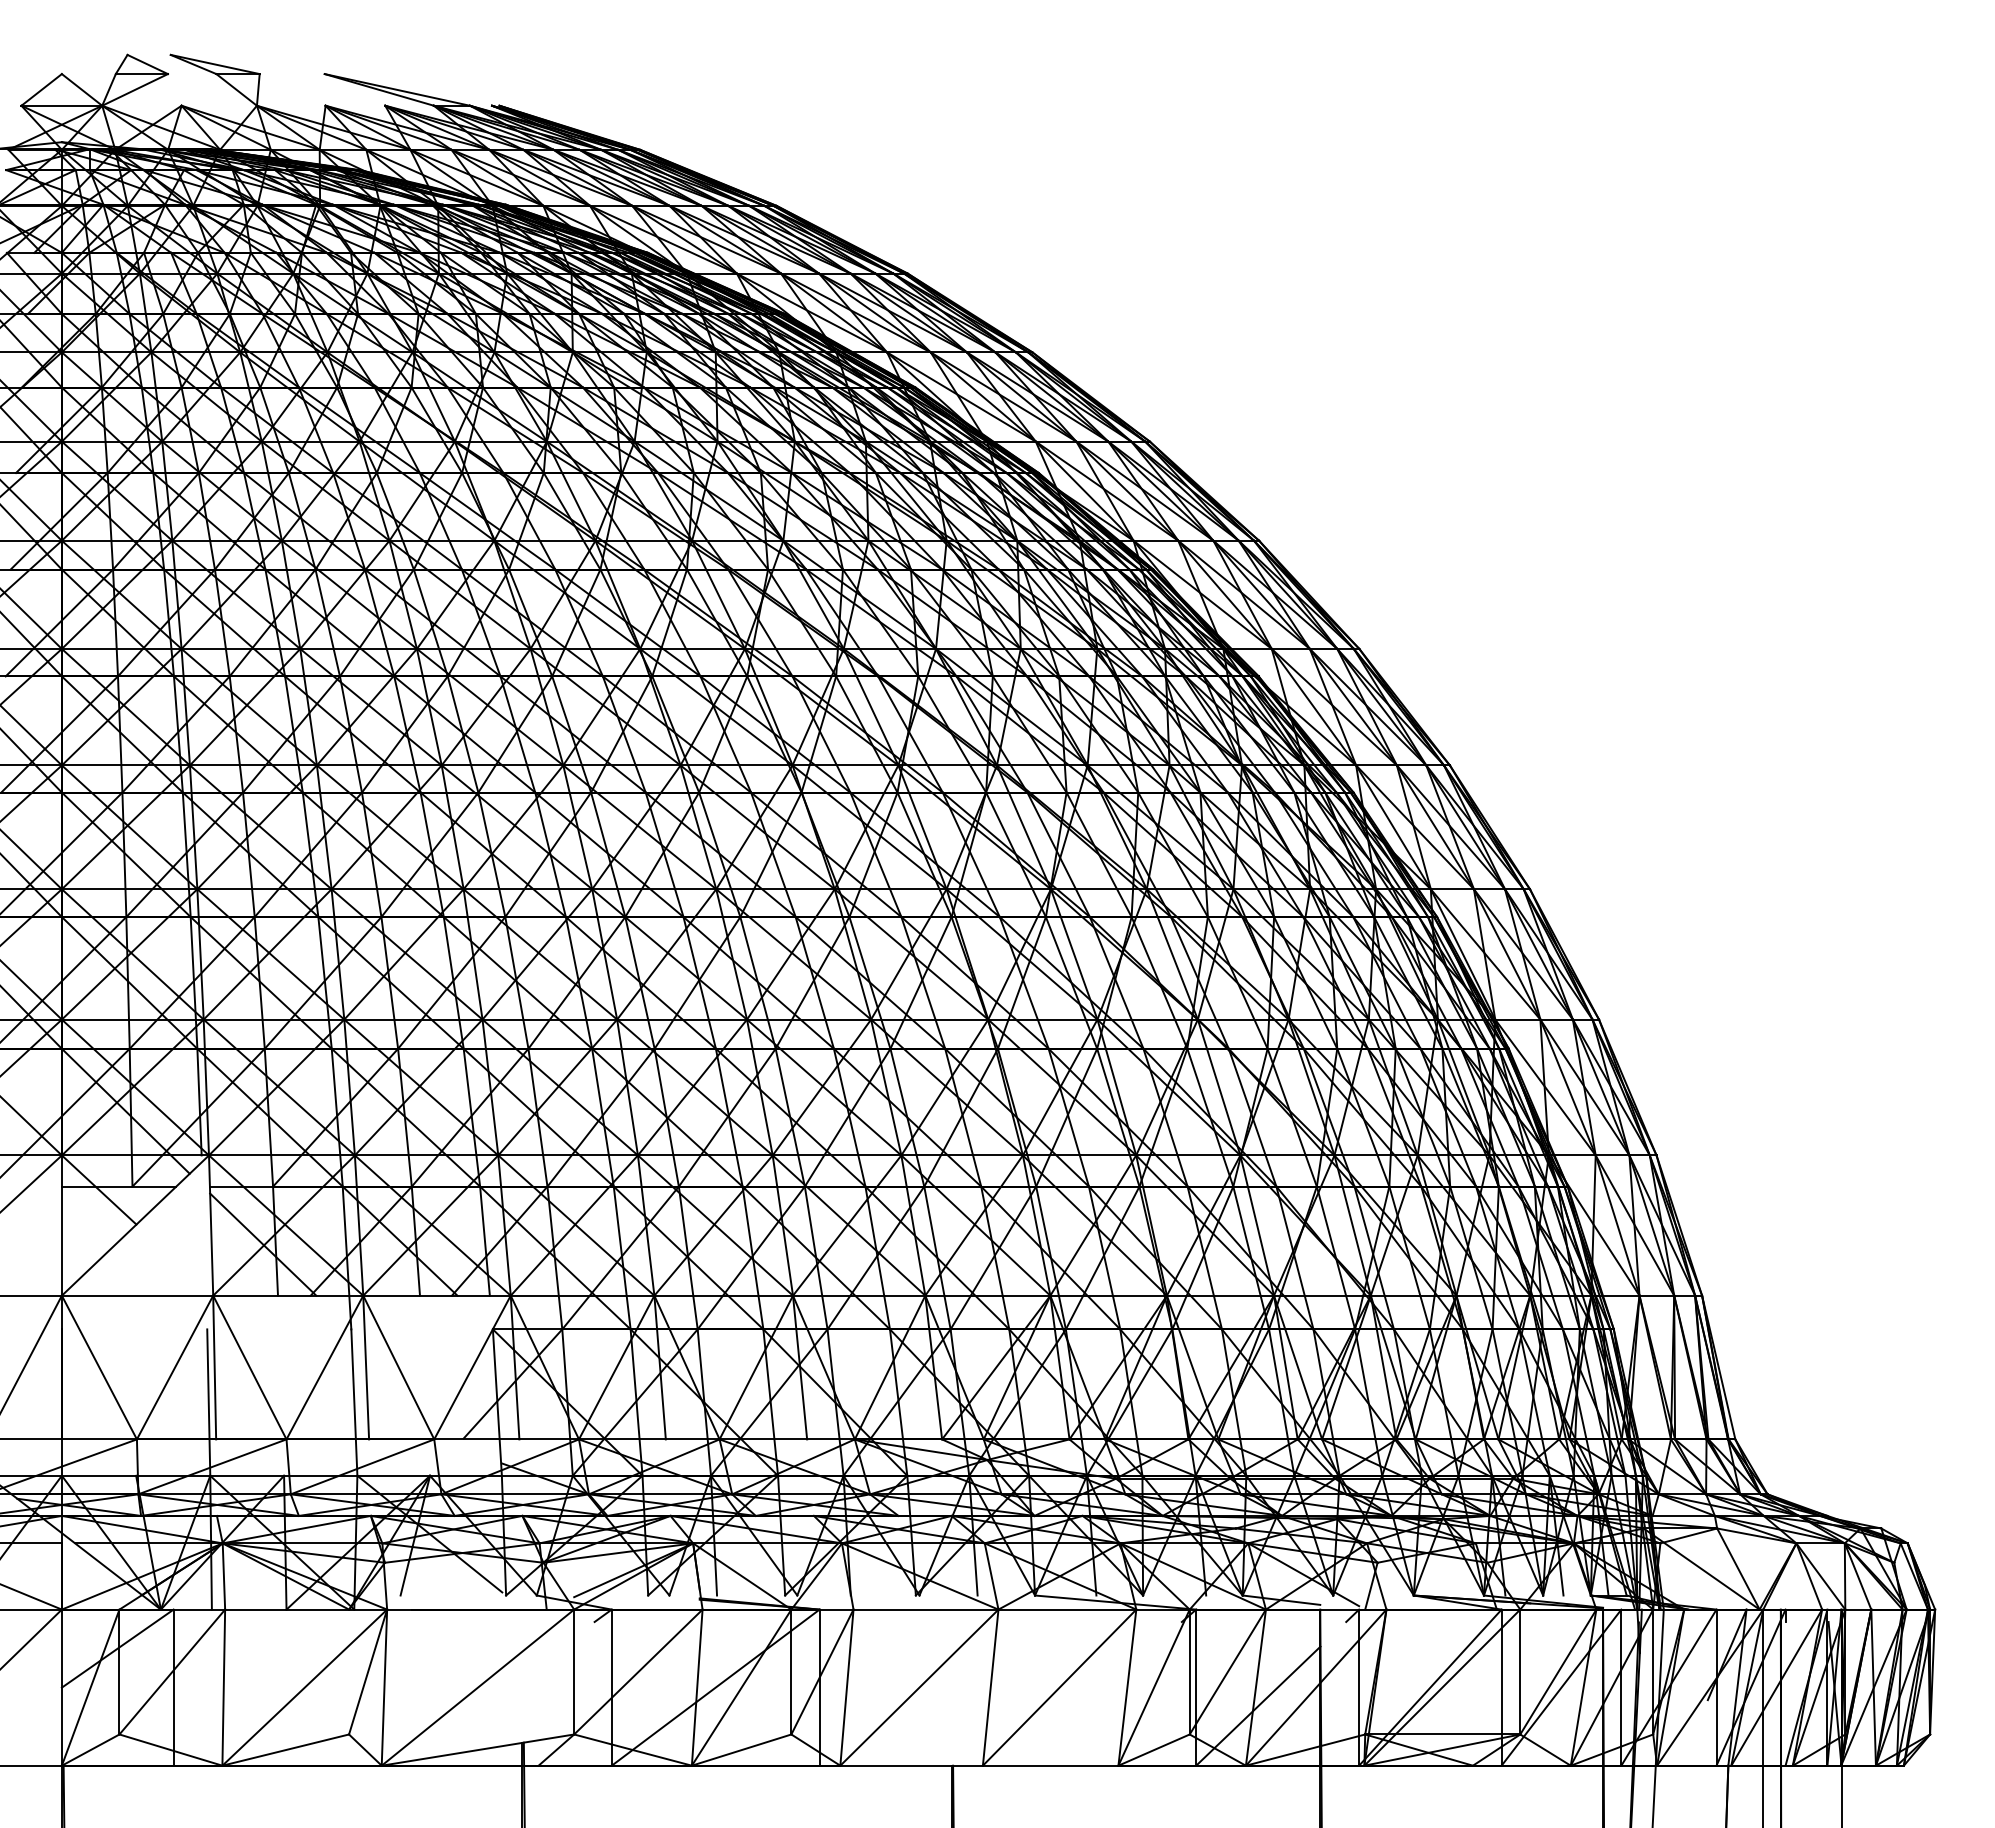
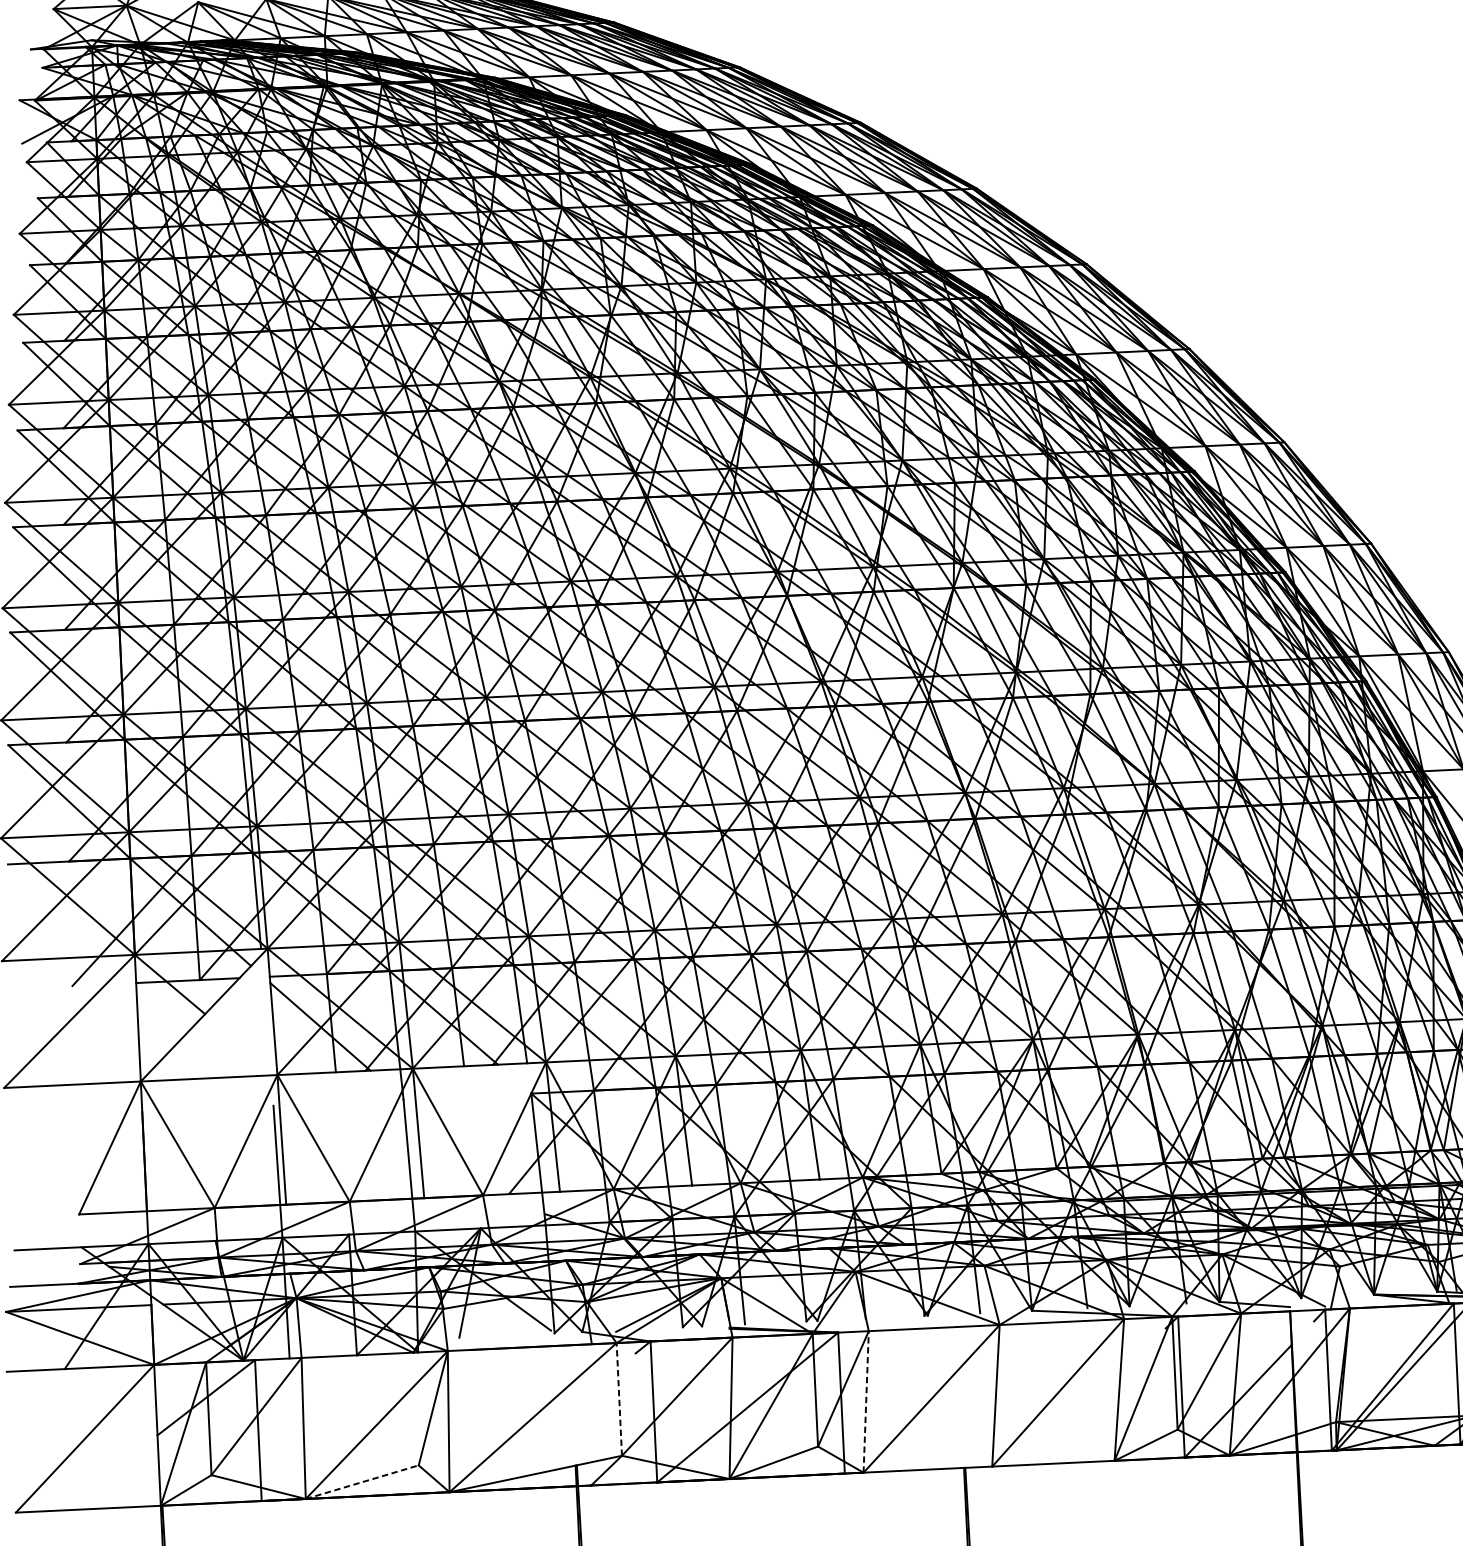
line: (574, 1671) -> (619, 1398), solid -> dashed
line: (846, 1687) -> (865, 1401), solid -> dashed
line: (286, 1749) -> (362, 1481), solid -> dashed

